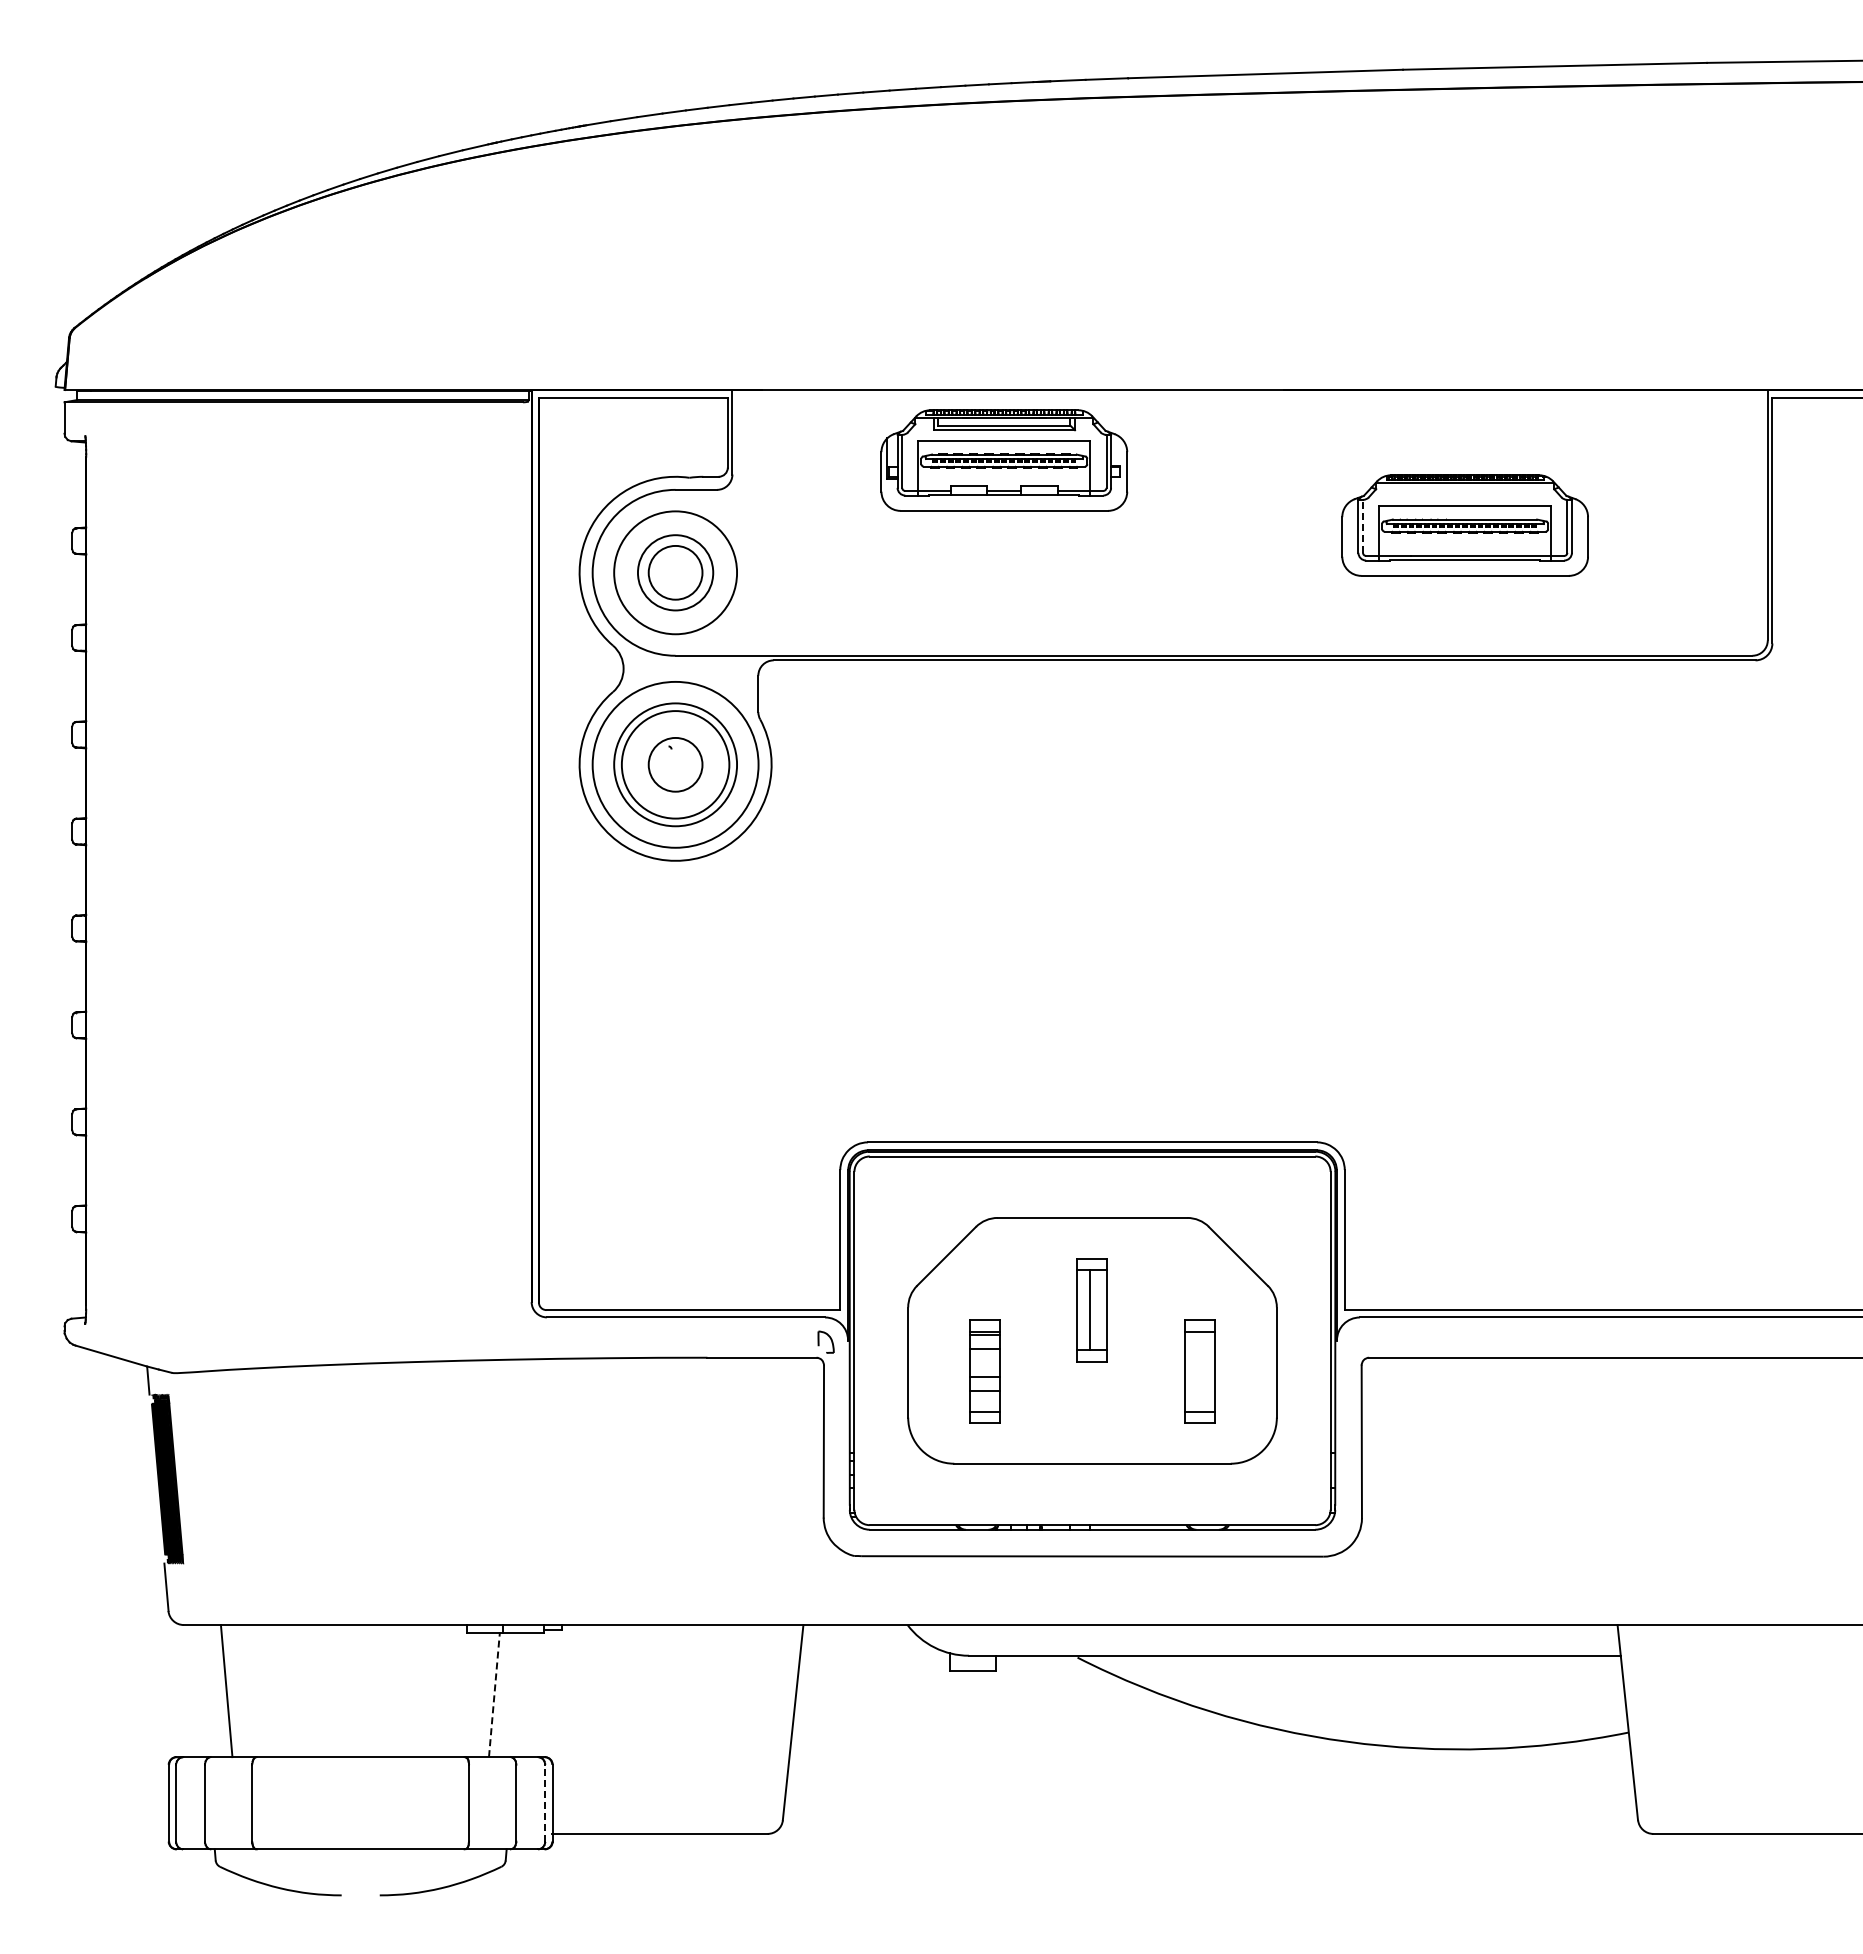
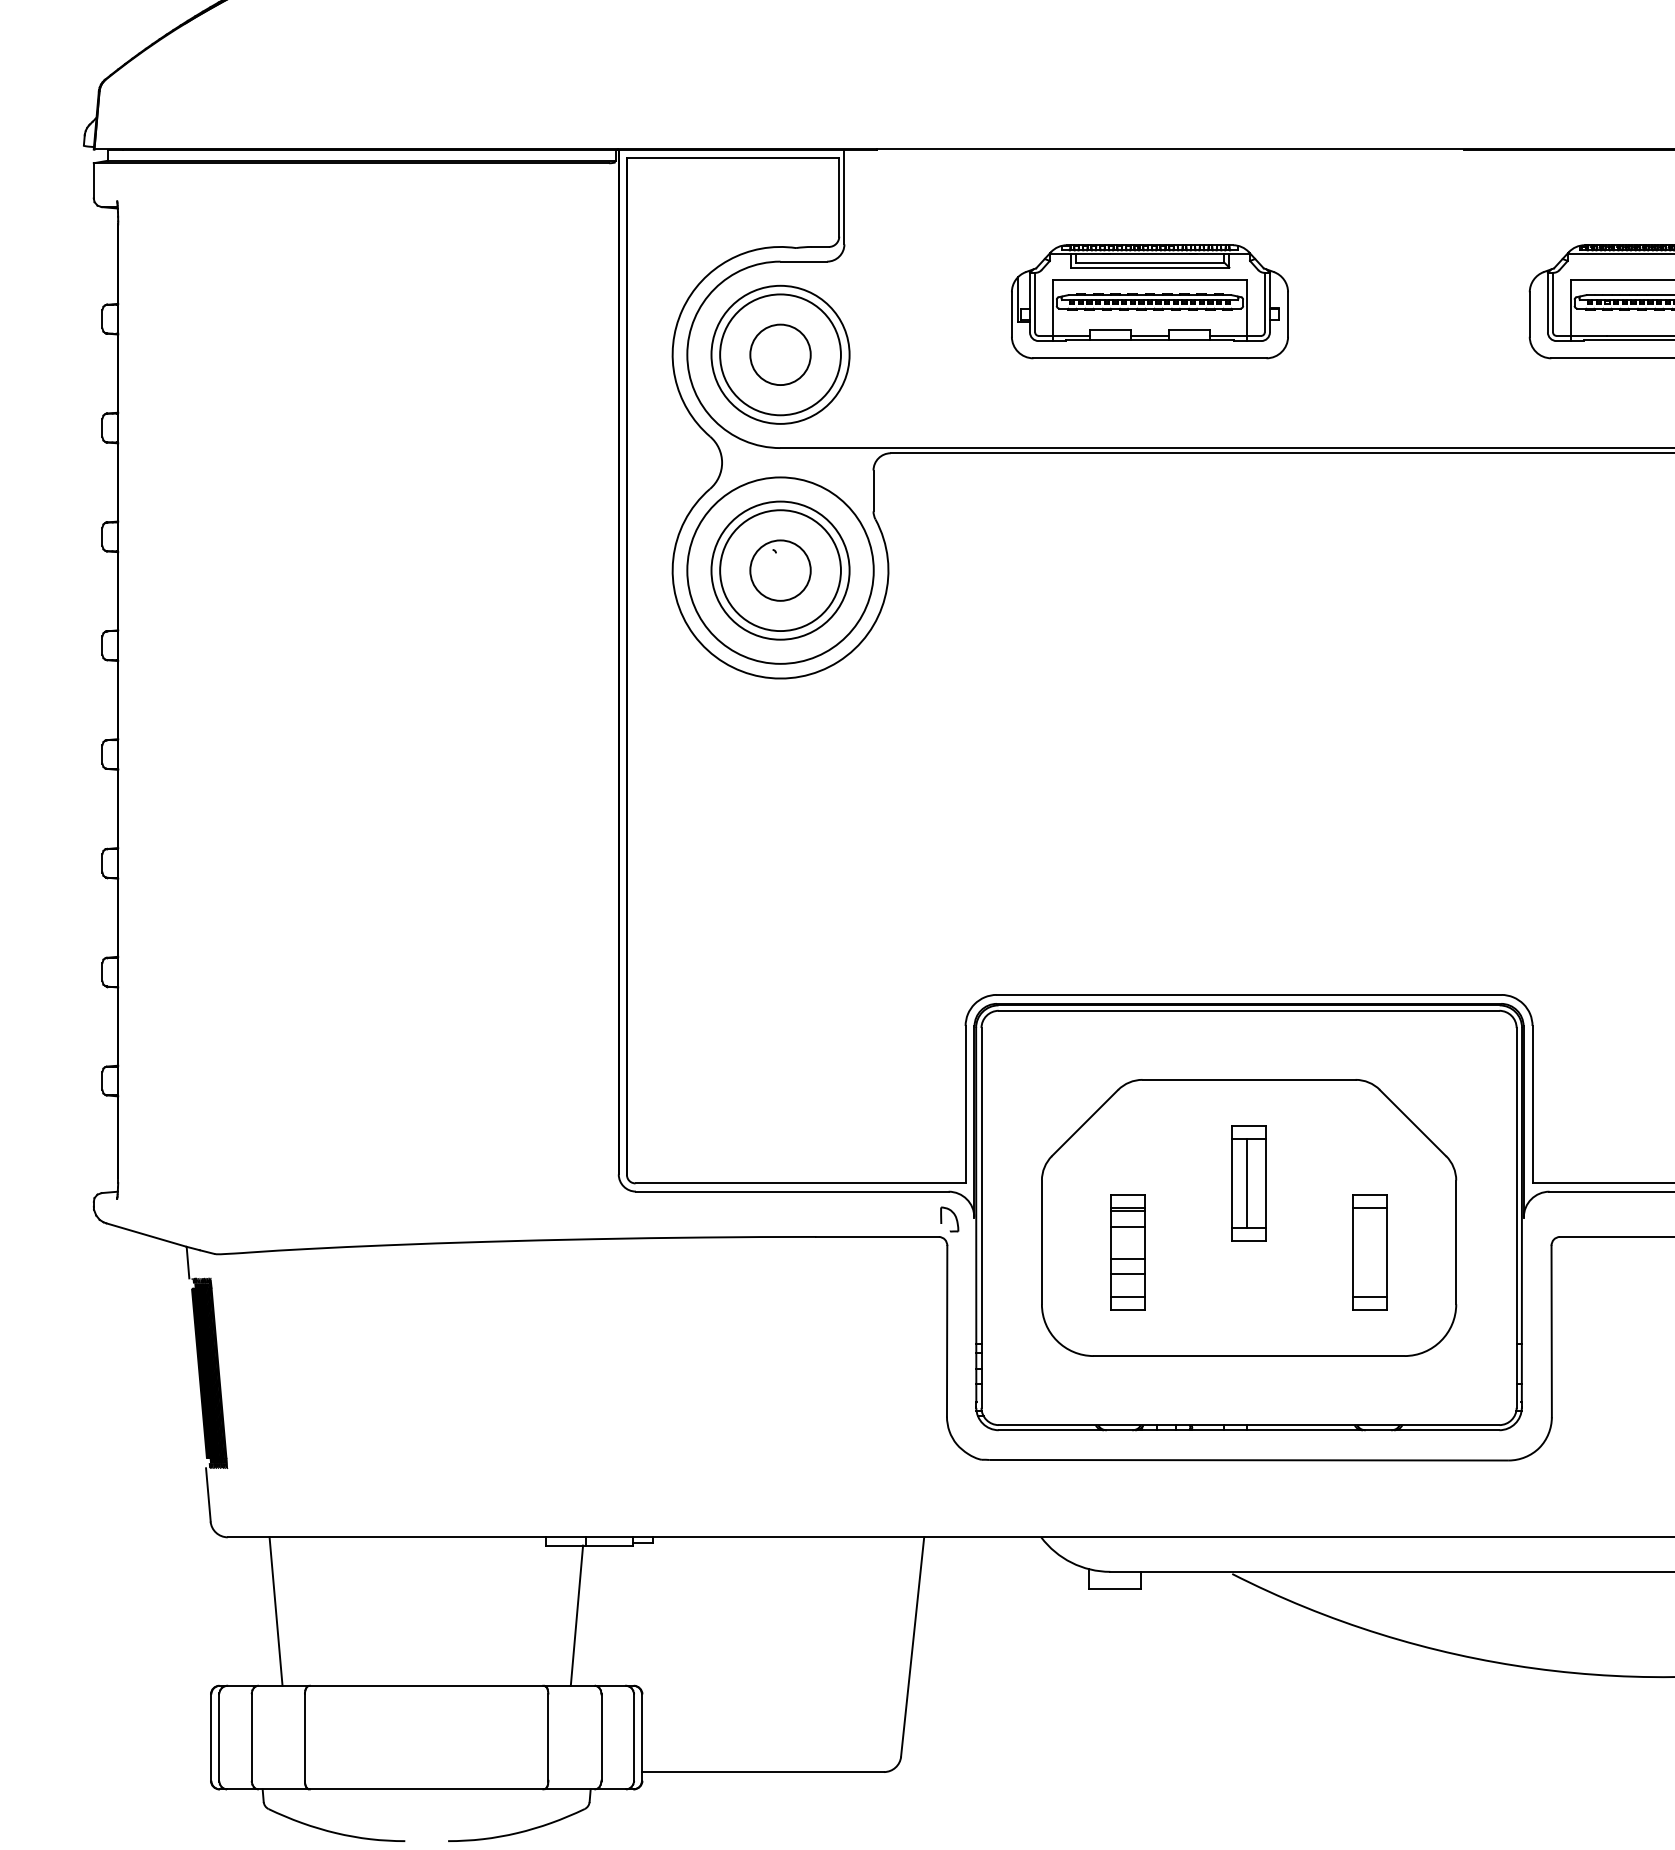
part: (1004, 460) -> (1150, 301), moved
line: (1363, 525) -> (1553, 301), dashed -> solid
circle: (675, 572) -> (780, 354), size x1.43
line: (494, 1694) -> (577, 1615), dashed -> solid
line: (545, 1802) -> (634, 1736), dashed -> solid

